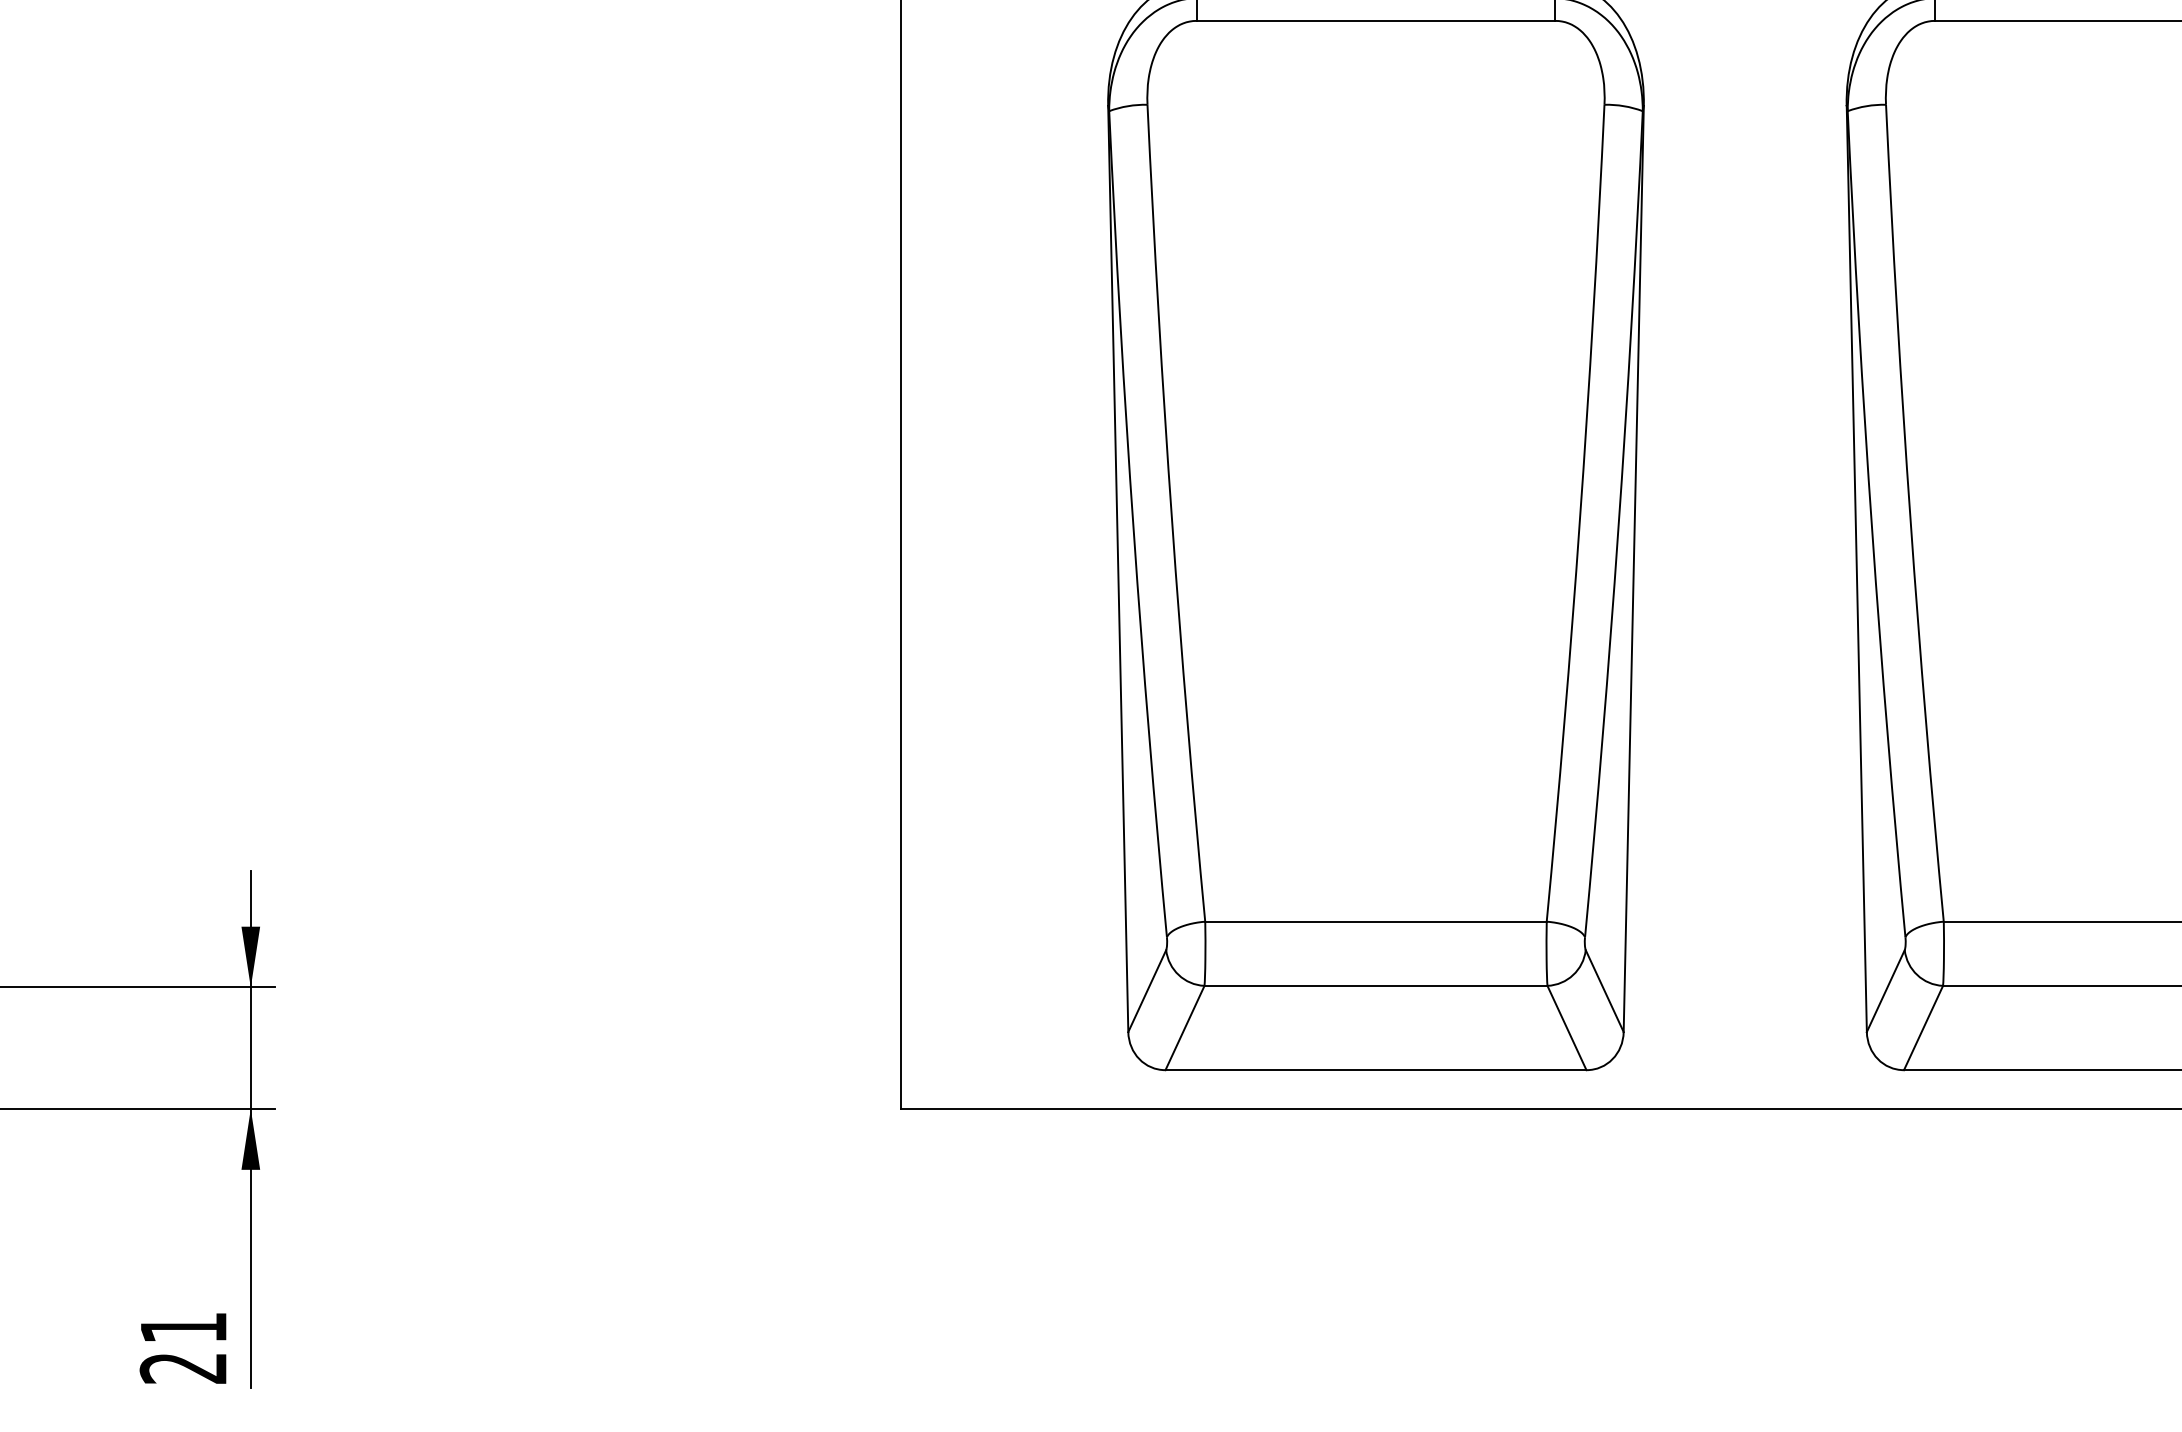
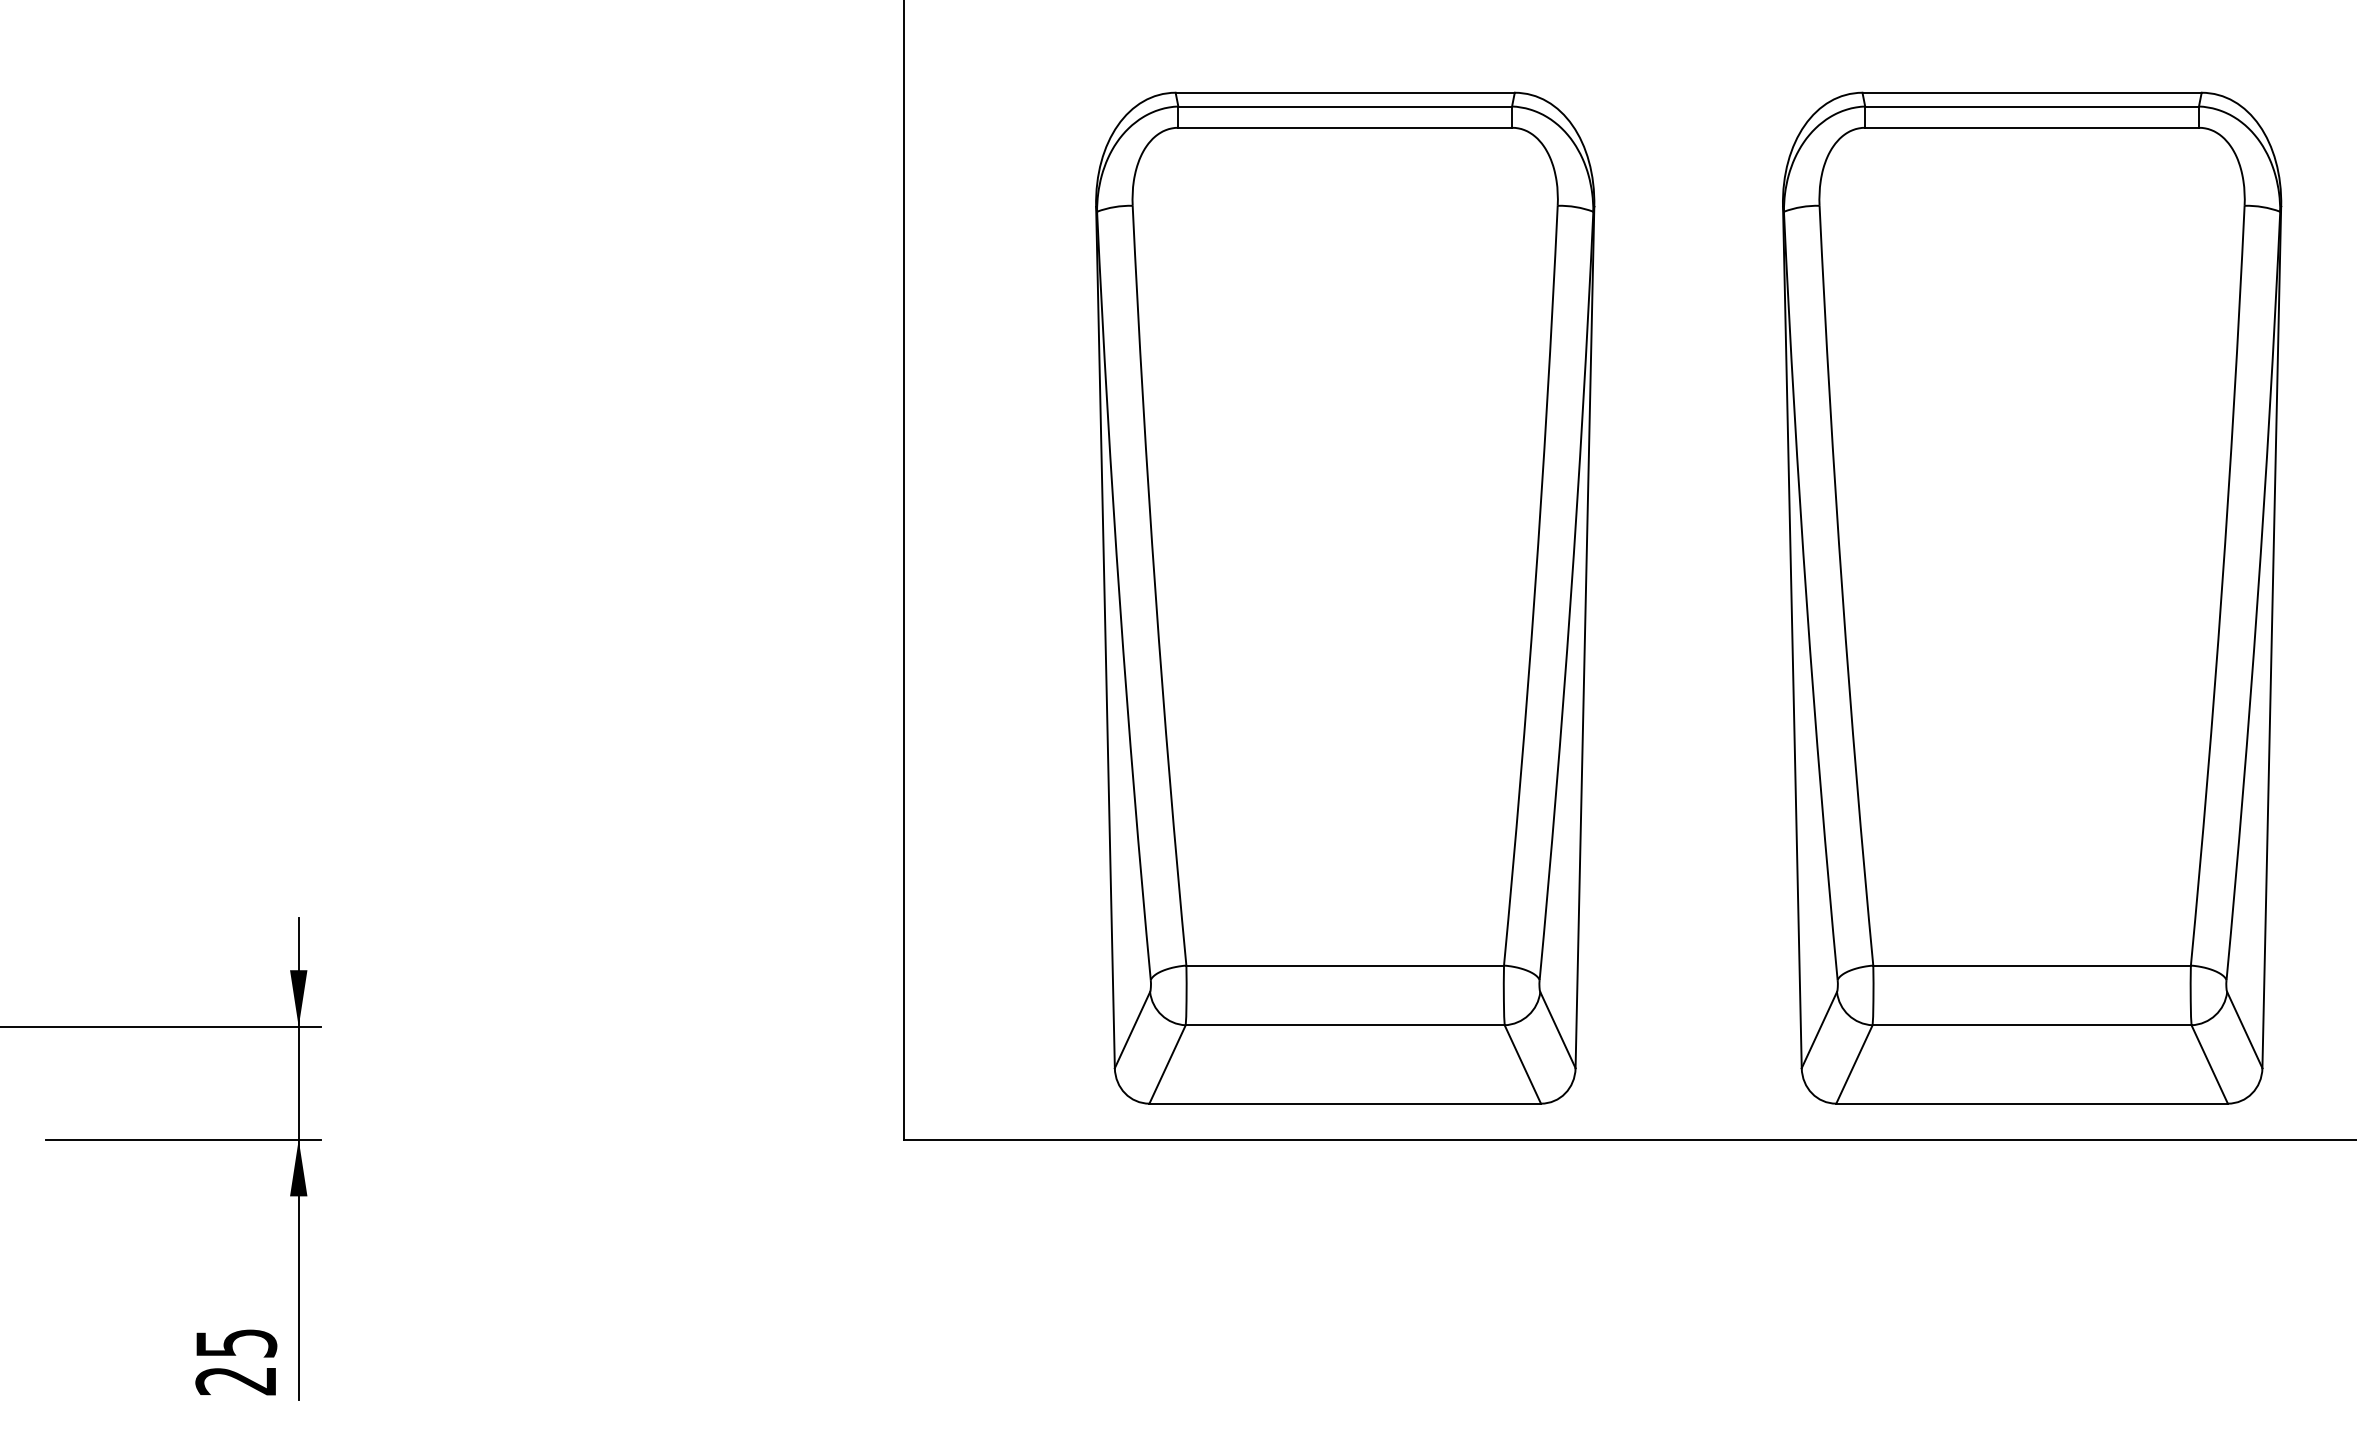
text: (183, 1328) -> (236, 1343), 21 -> 25

